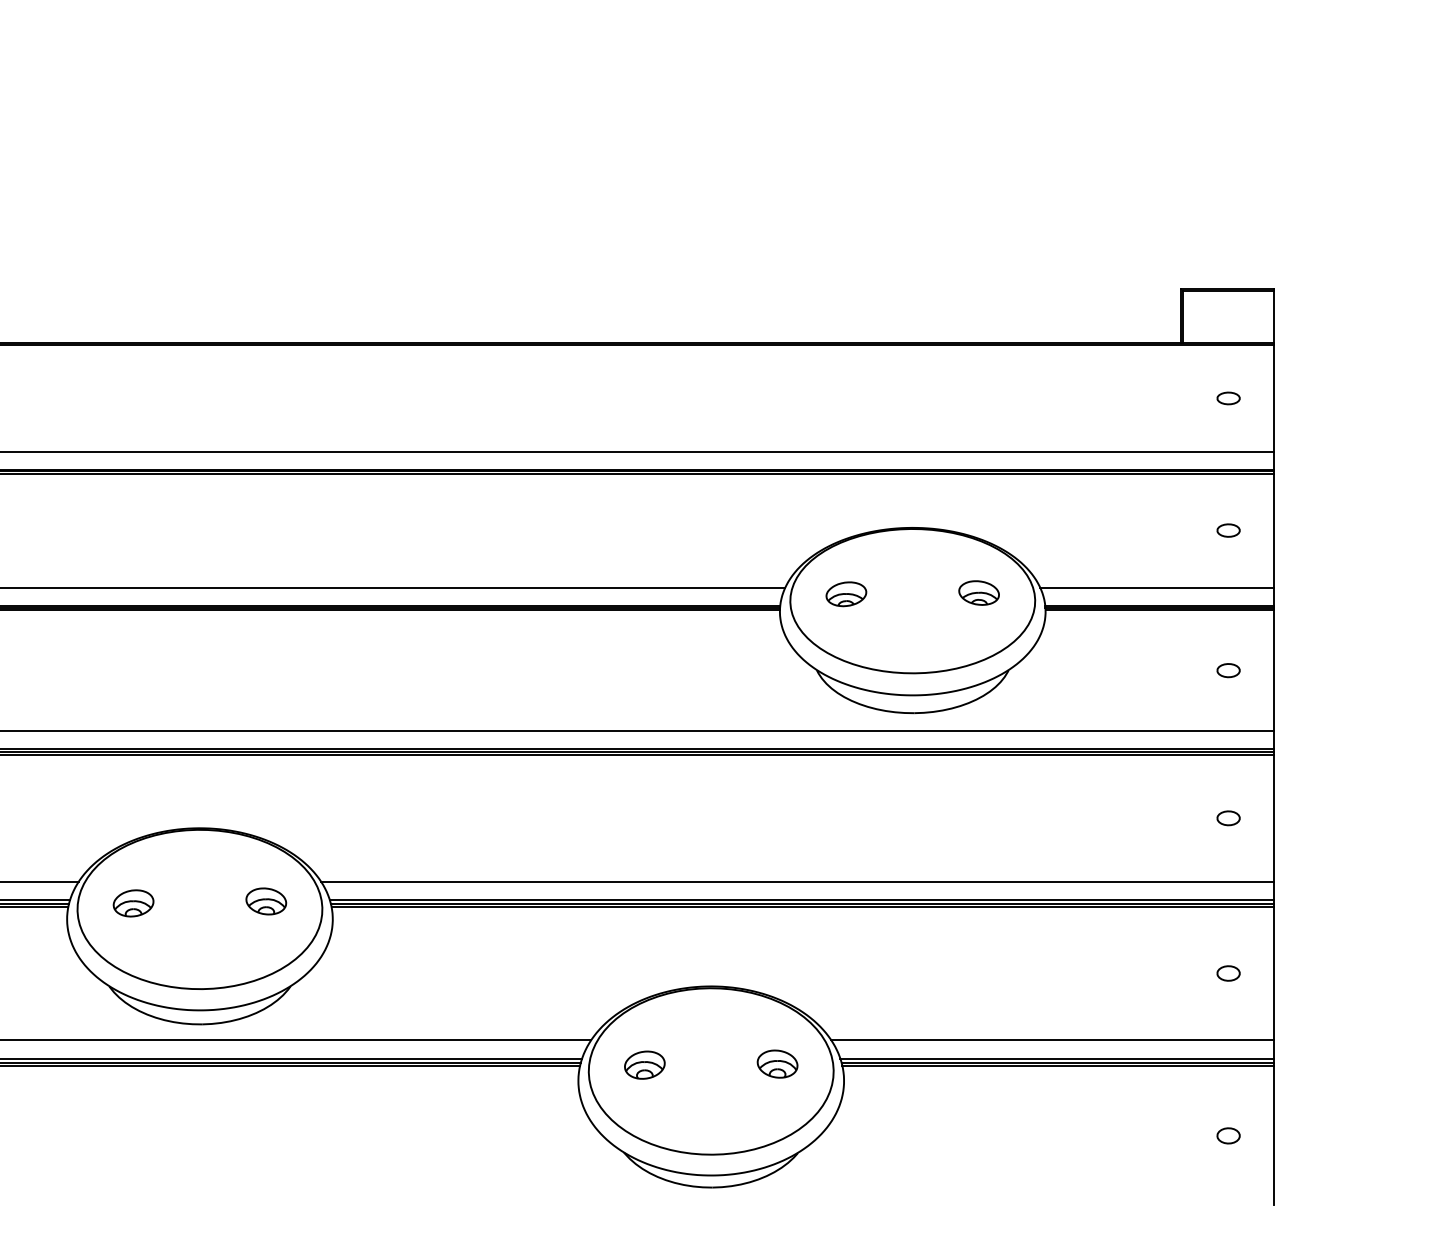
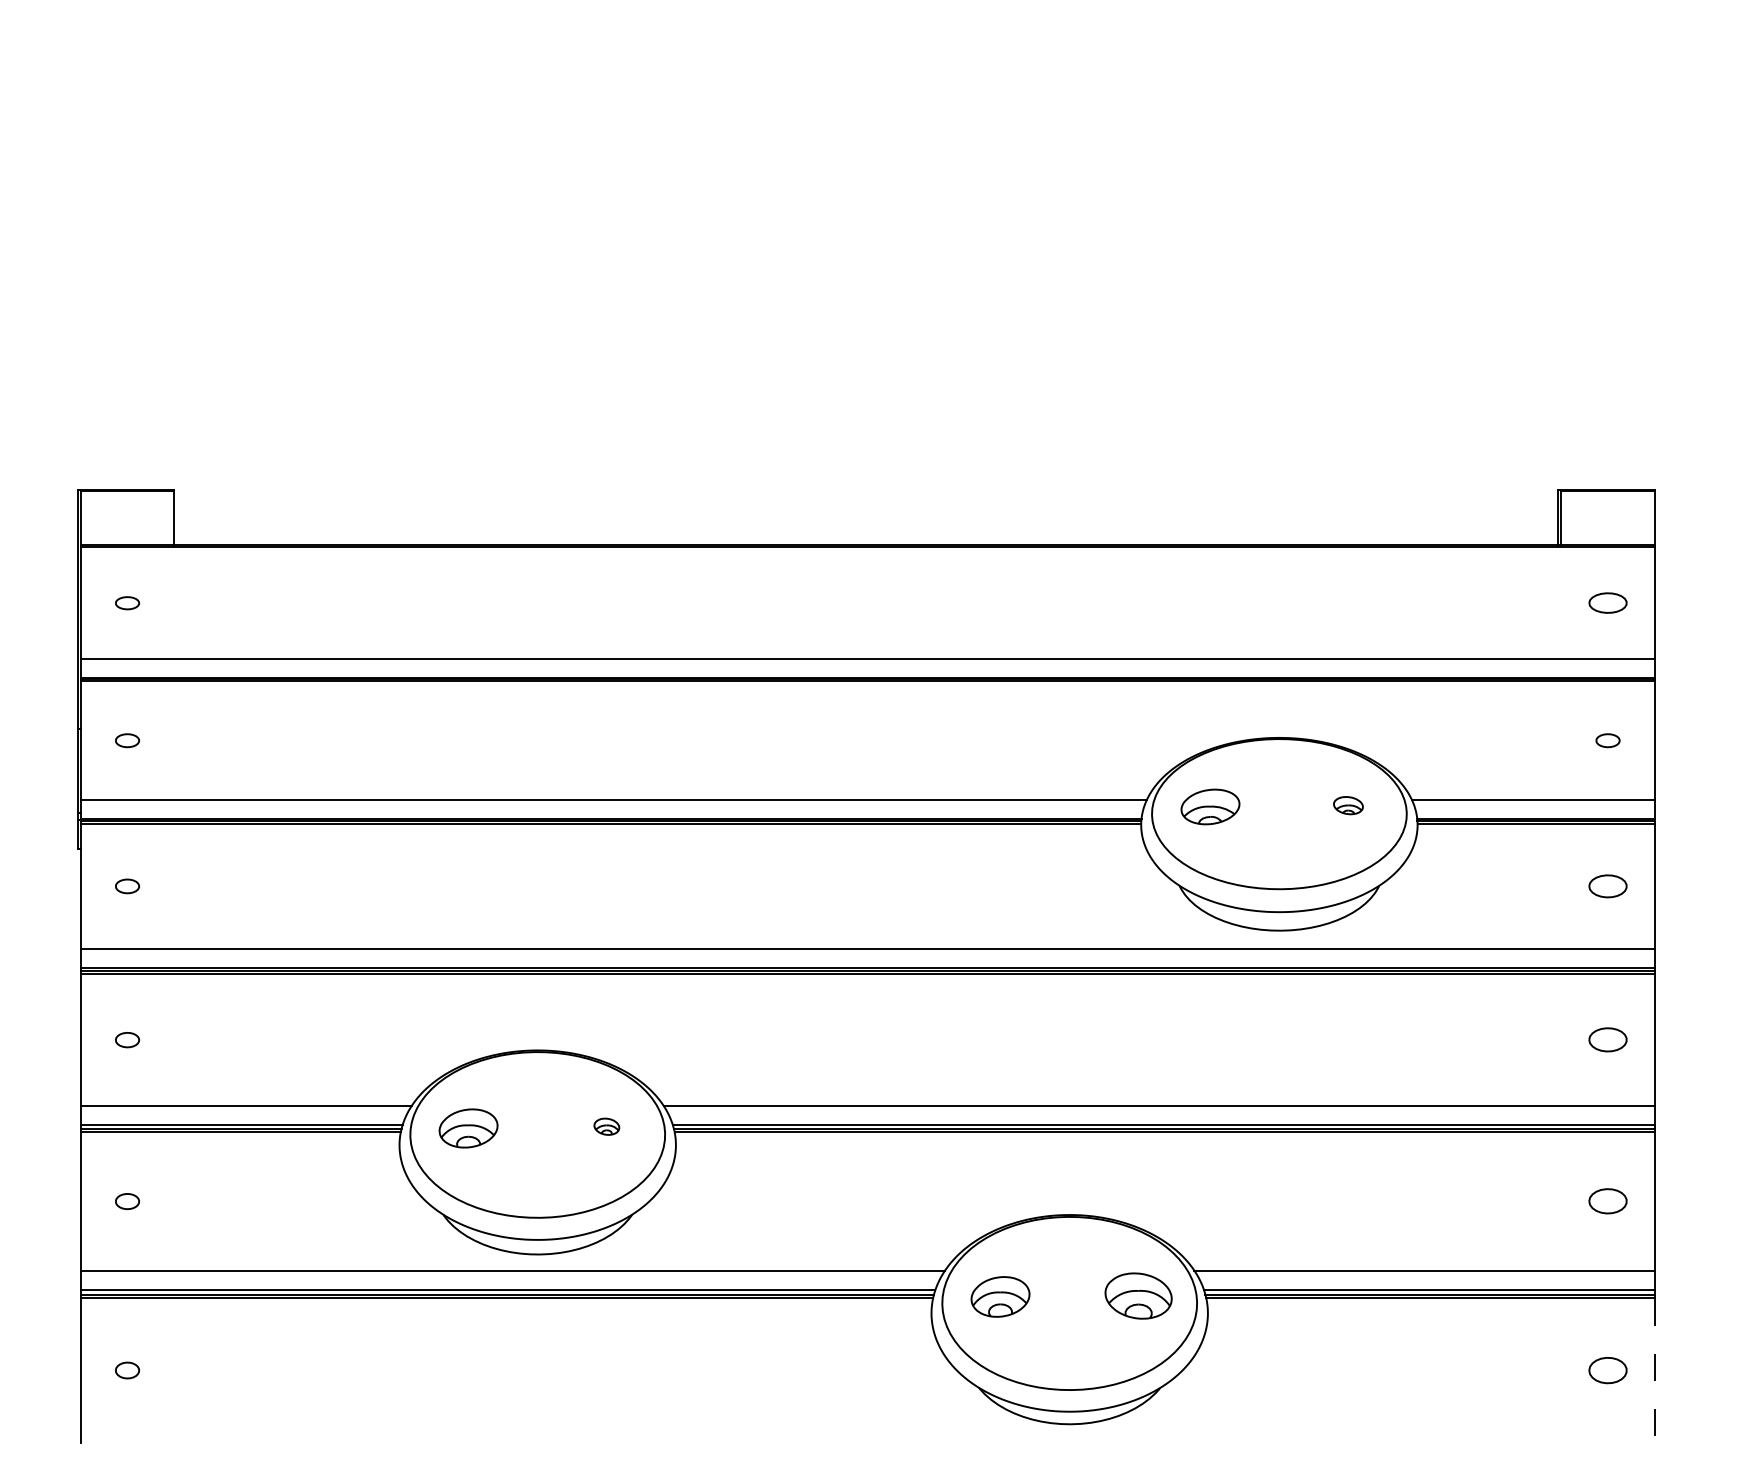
part: (1228, 398) -> (1607, 603), size x1.6
part: (979, 592) -> (1348, 805), size x0.7
part: (845, 593) -> (1209, 806), size x1.4
part: (1228, 670) -> (1607, 886), size x1.6
part: (1228, 818) -> (1607, 1040), size x1.6
part: (266, 901) -> (606, 1126), size x0.6
part: (133, 903) -> (468, 1128), size x1.4
part: (1228, 973) -> (1607, 1201), size x1.6
part: (777, 1063) -> (1138, 1295), size x1.6
part: (644, 1064) -> (1000, 1296), size x1.4
part: (1228, 1135) -> (1607, 1370), size x1.6
line: (1273, 1136) -> (1654, 1371), solid -> dashed

